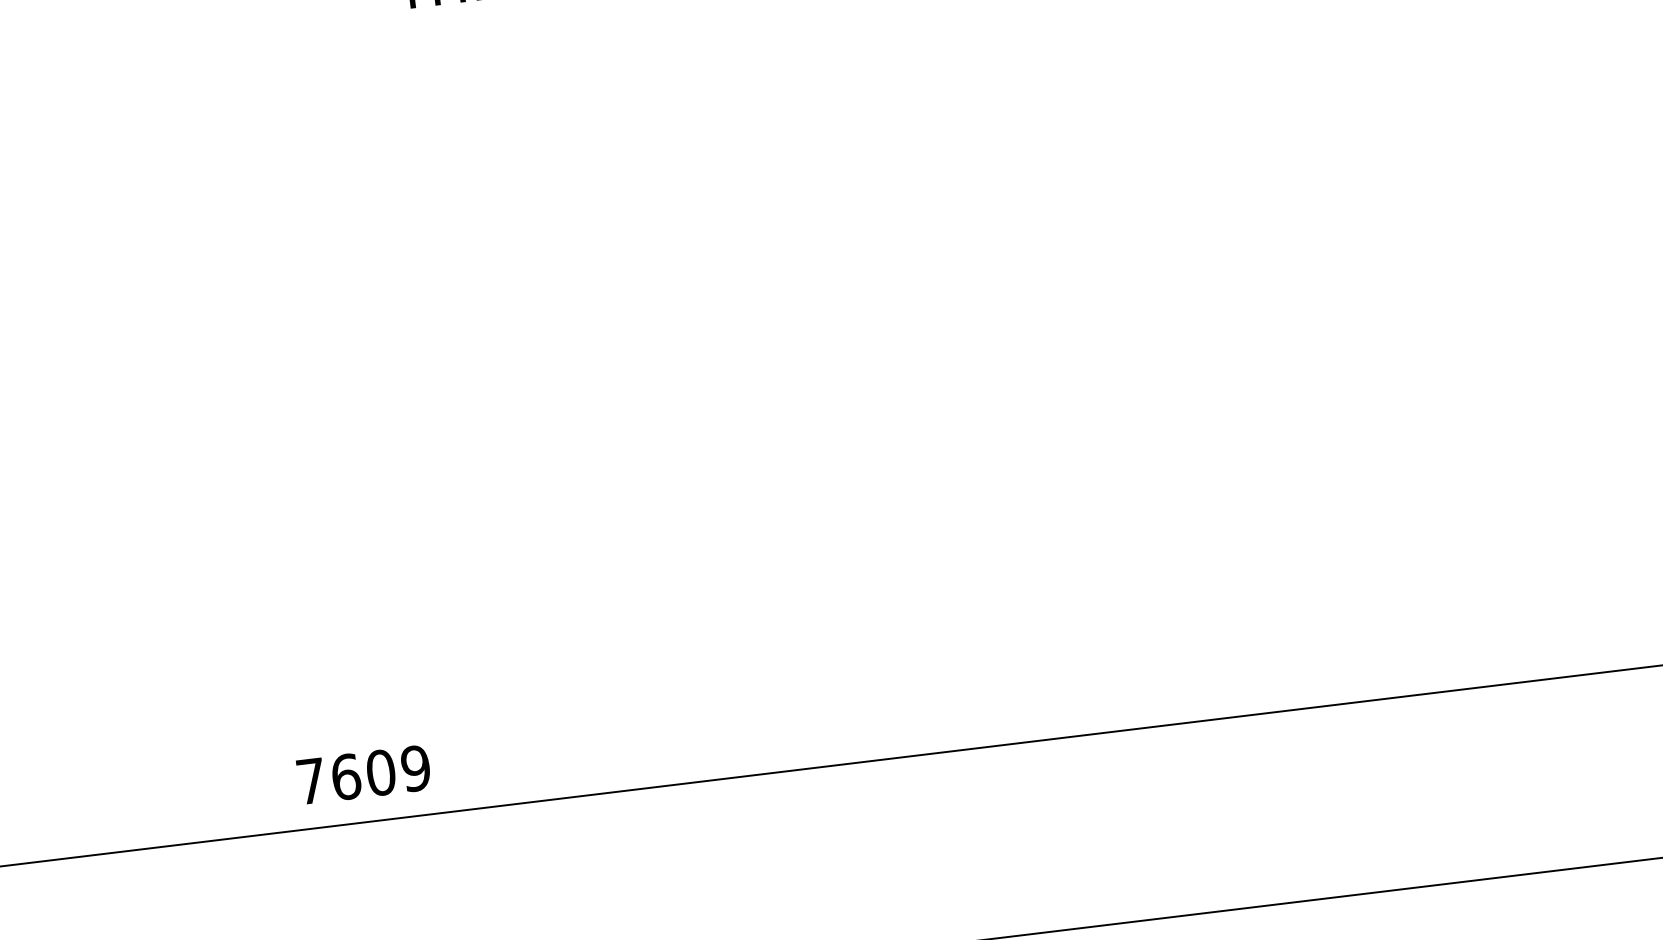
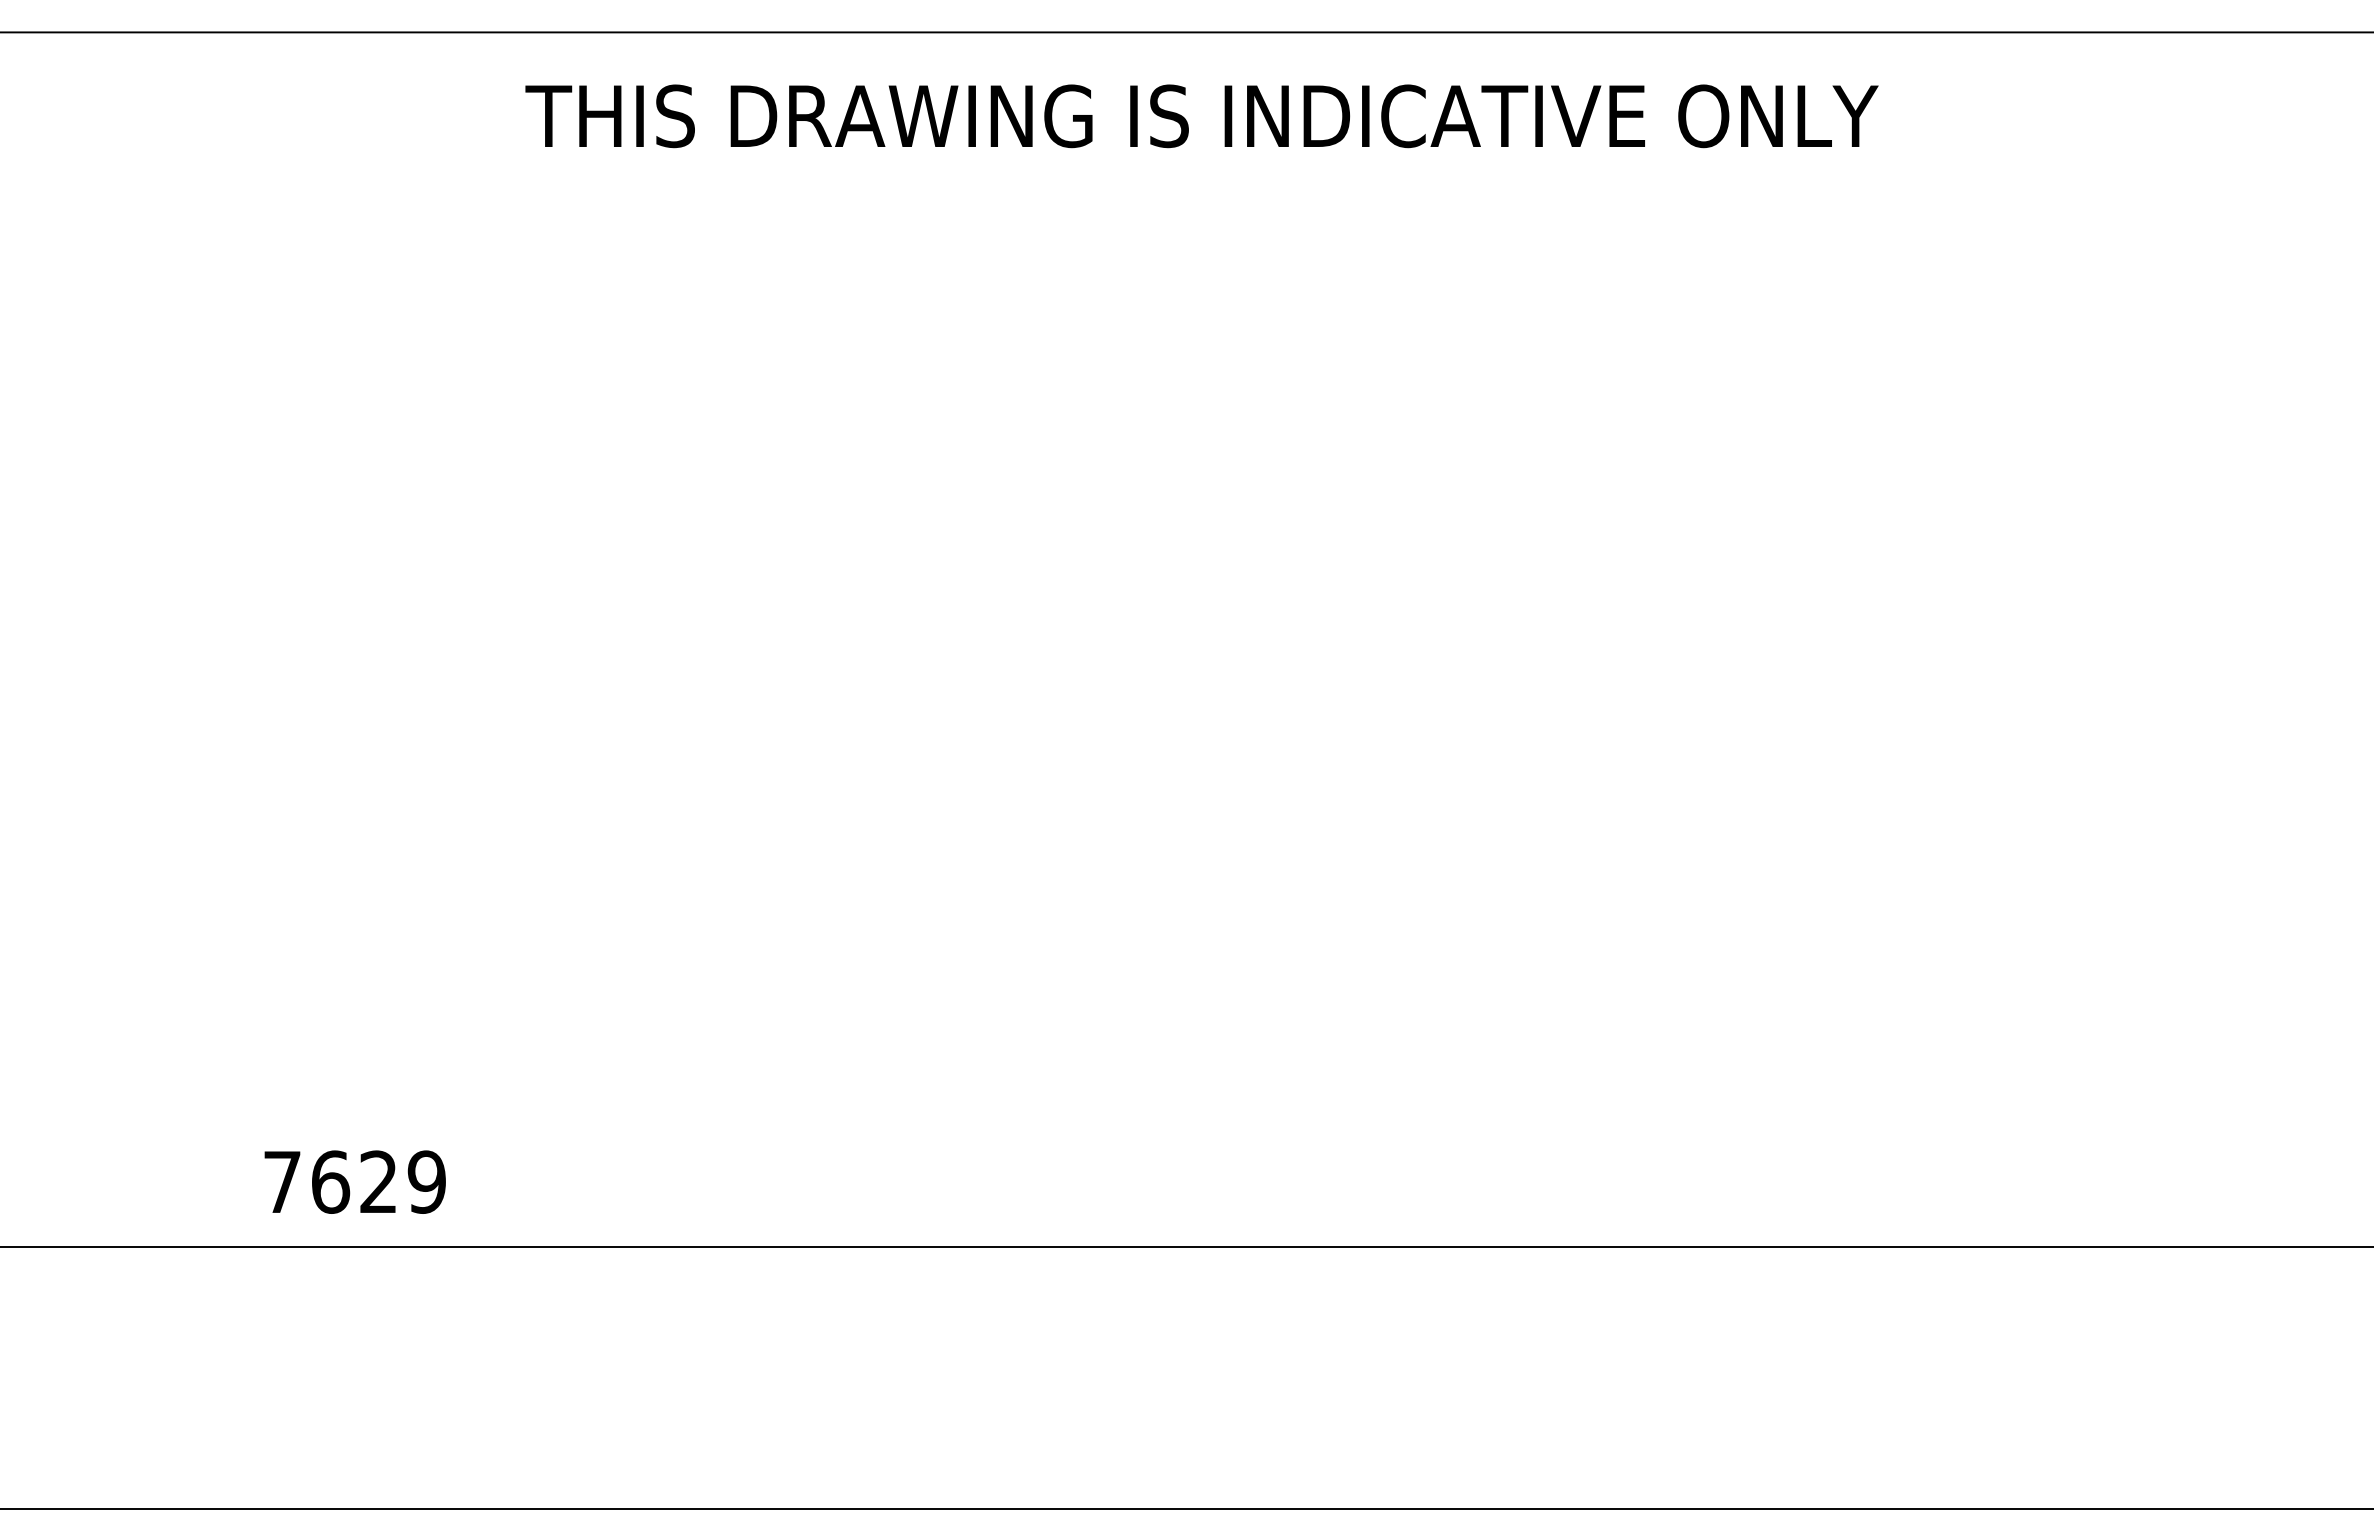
text: (380, 772) -> (378, 1181), 7609 -> 7629

